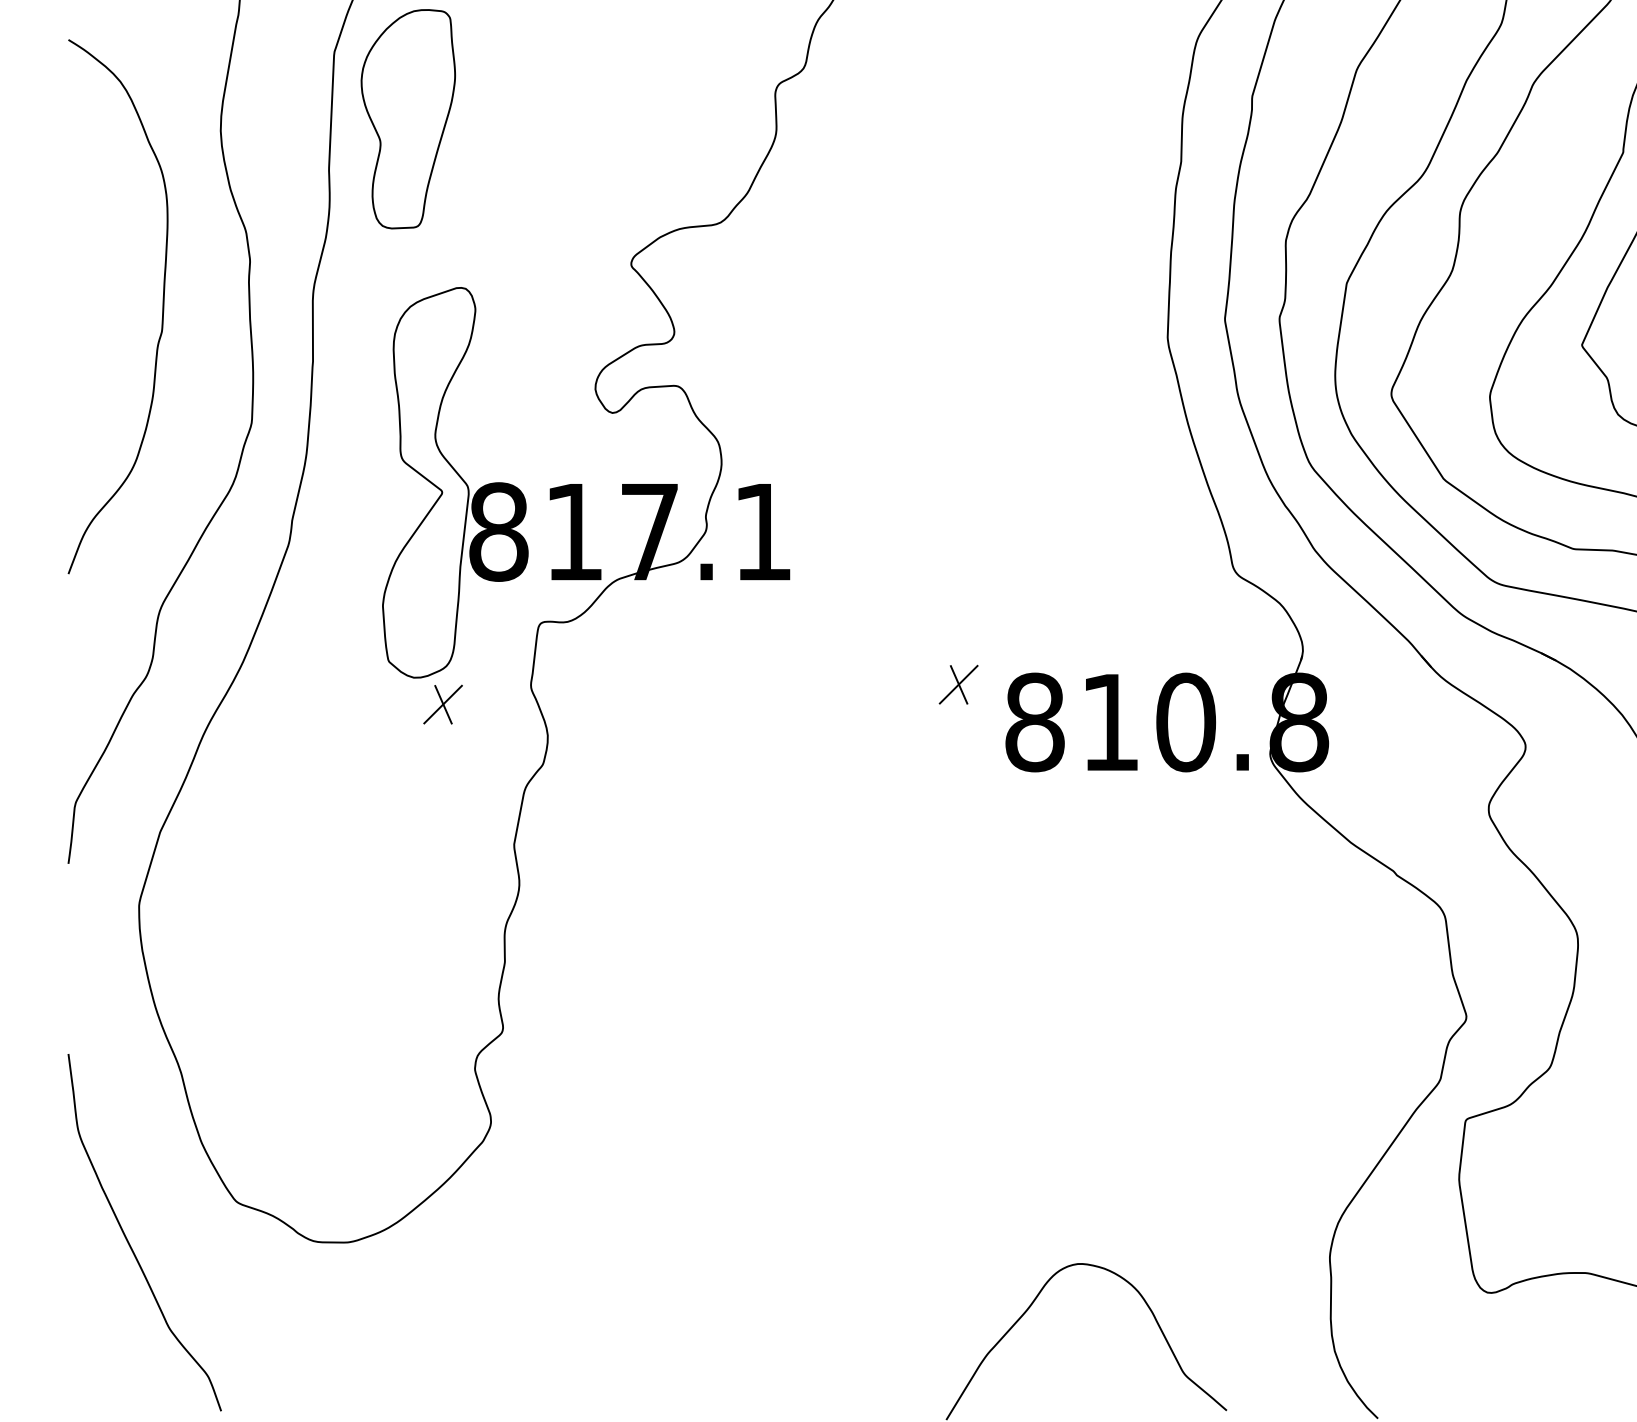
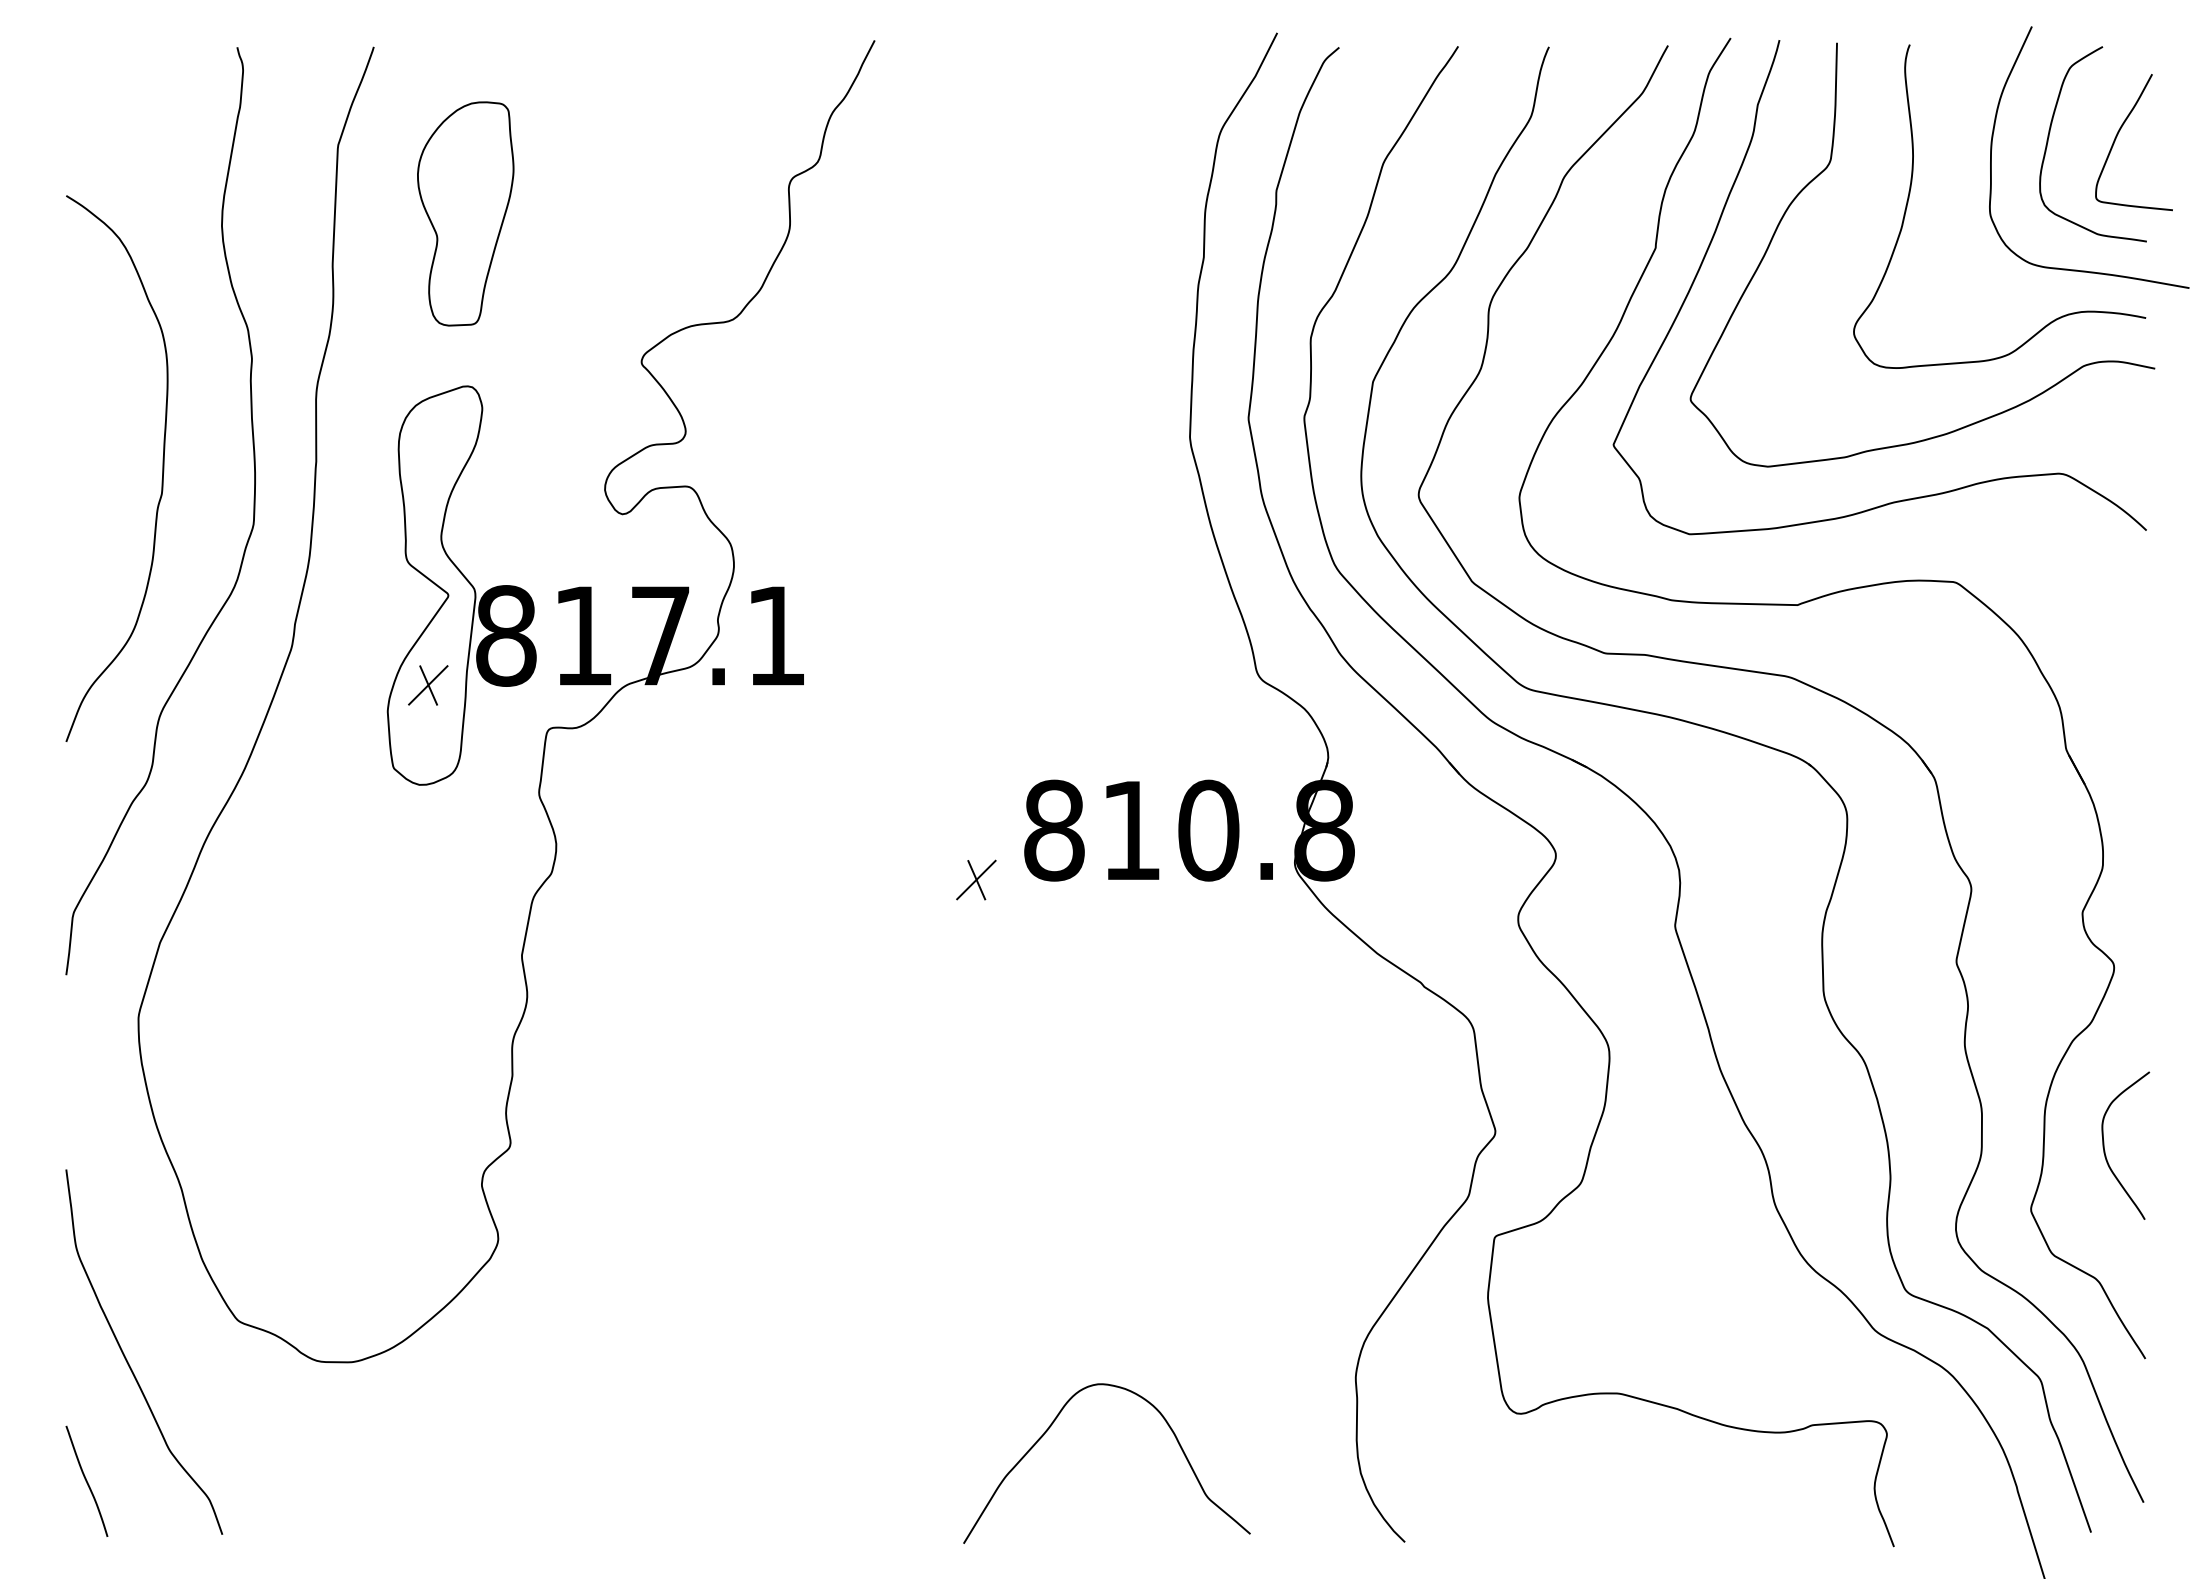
part: (408, 118) -> (465, 213), moved
curve: (162, 306) -> (162, 468), moved
part: (958, 684) -> (976, 879), moved
part: (443, 704) -> (428, 685), moved
curve: (88, 1358) -> (86, 1480), added

